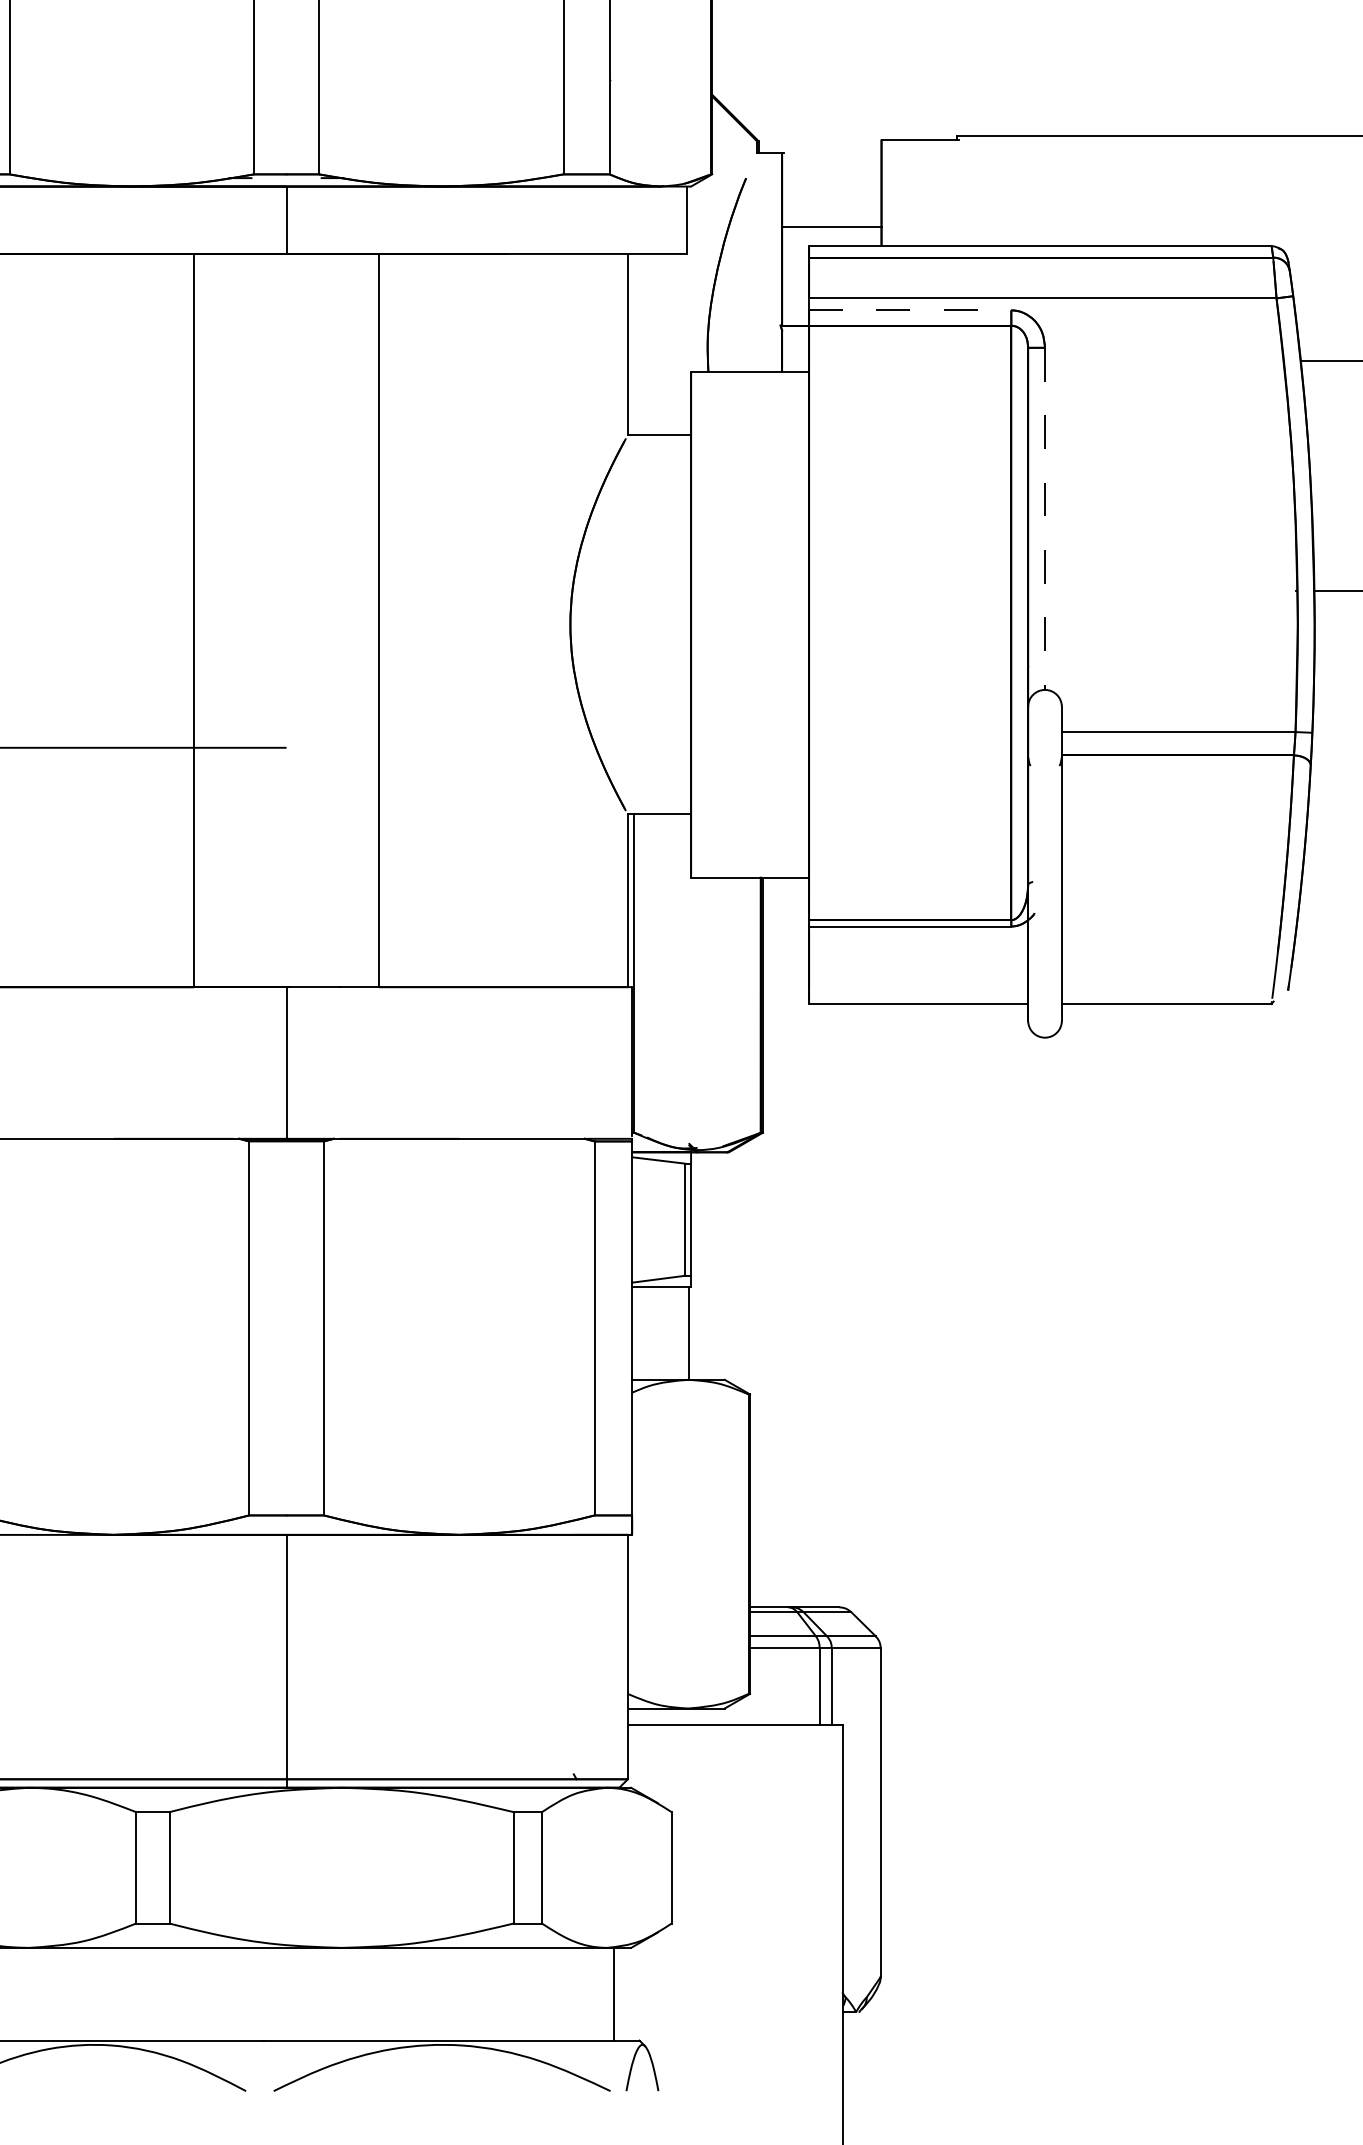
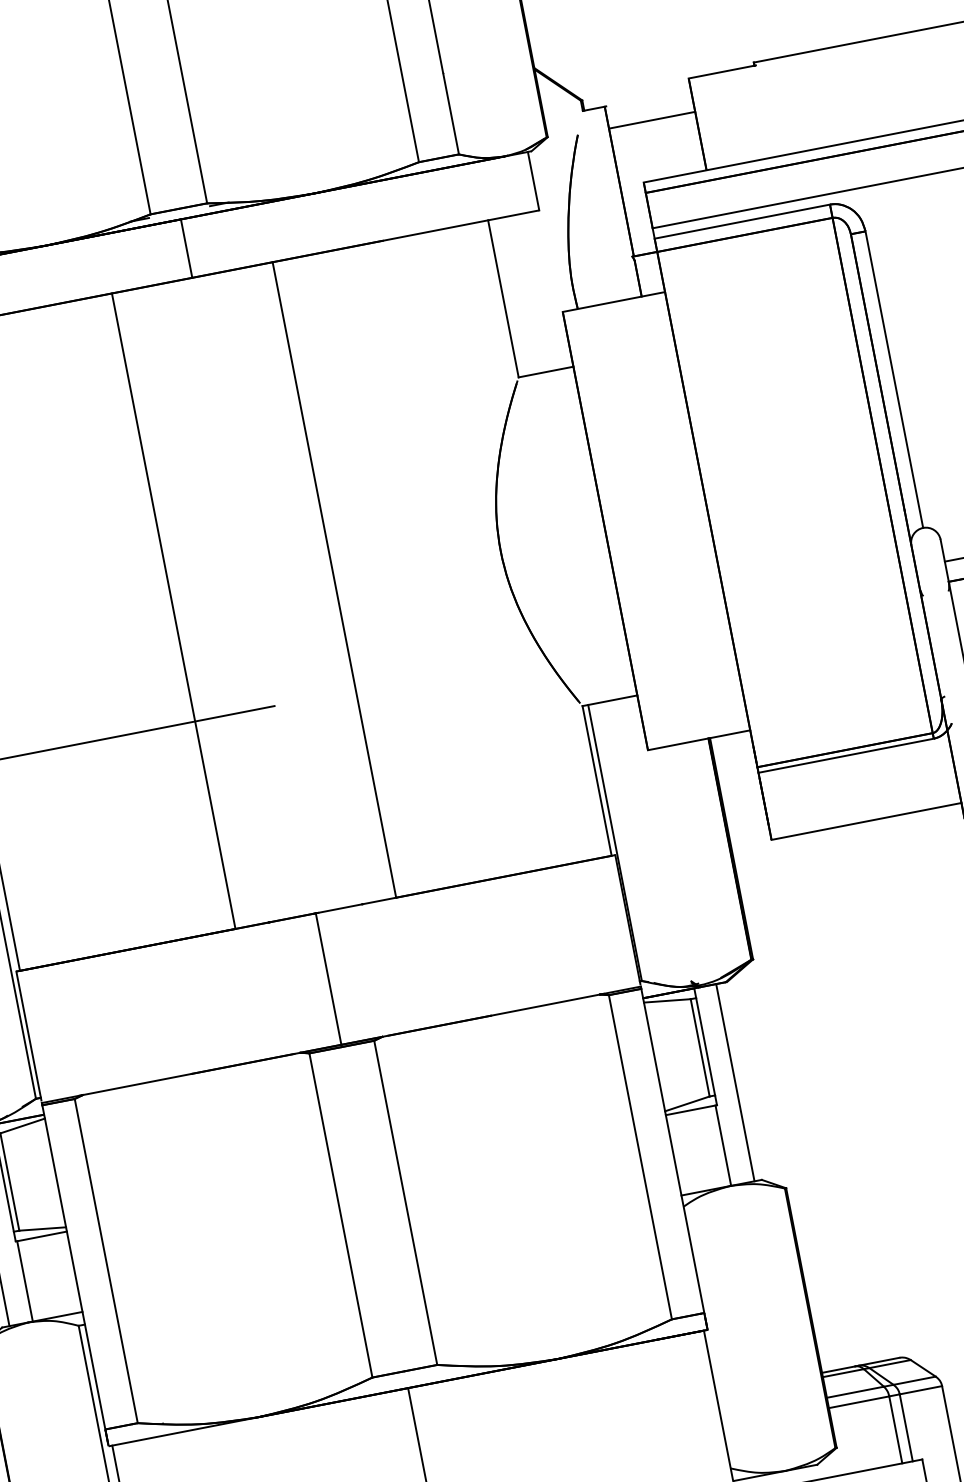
line: (831, 227) -> (651, 120), moved
line: (910, 310) -> (742, 221), dashed -> solid
line: (1045, 519) -> (894, 380), dashed -> solid
line: (716, 1265) -> (735, 1082), added

